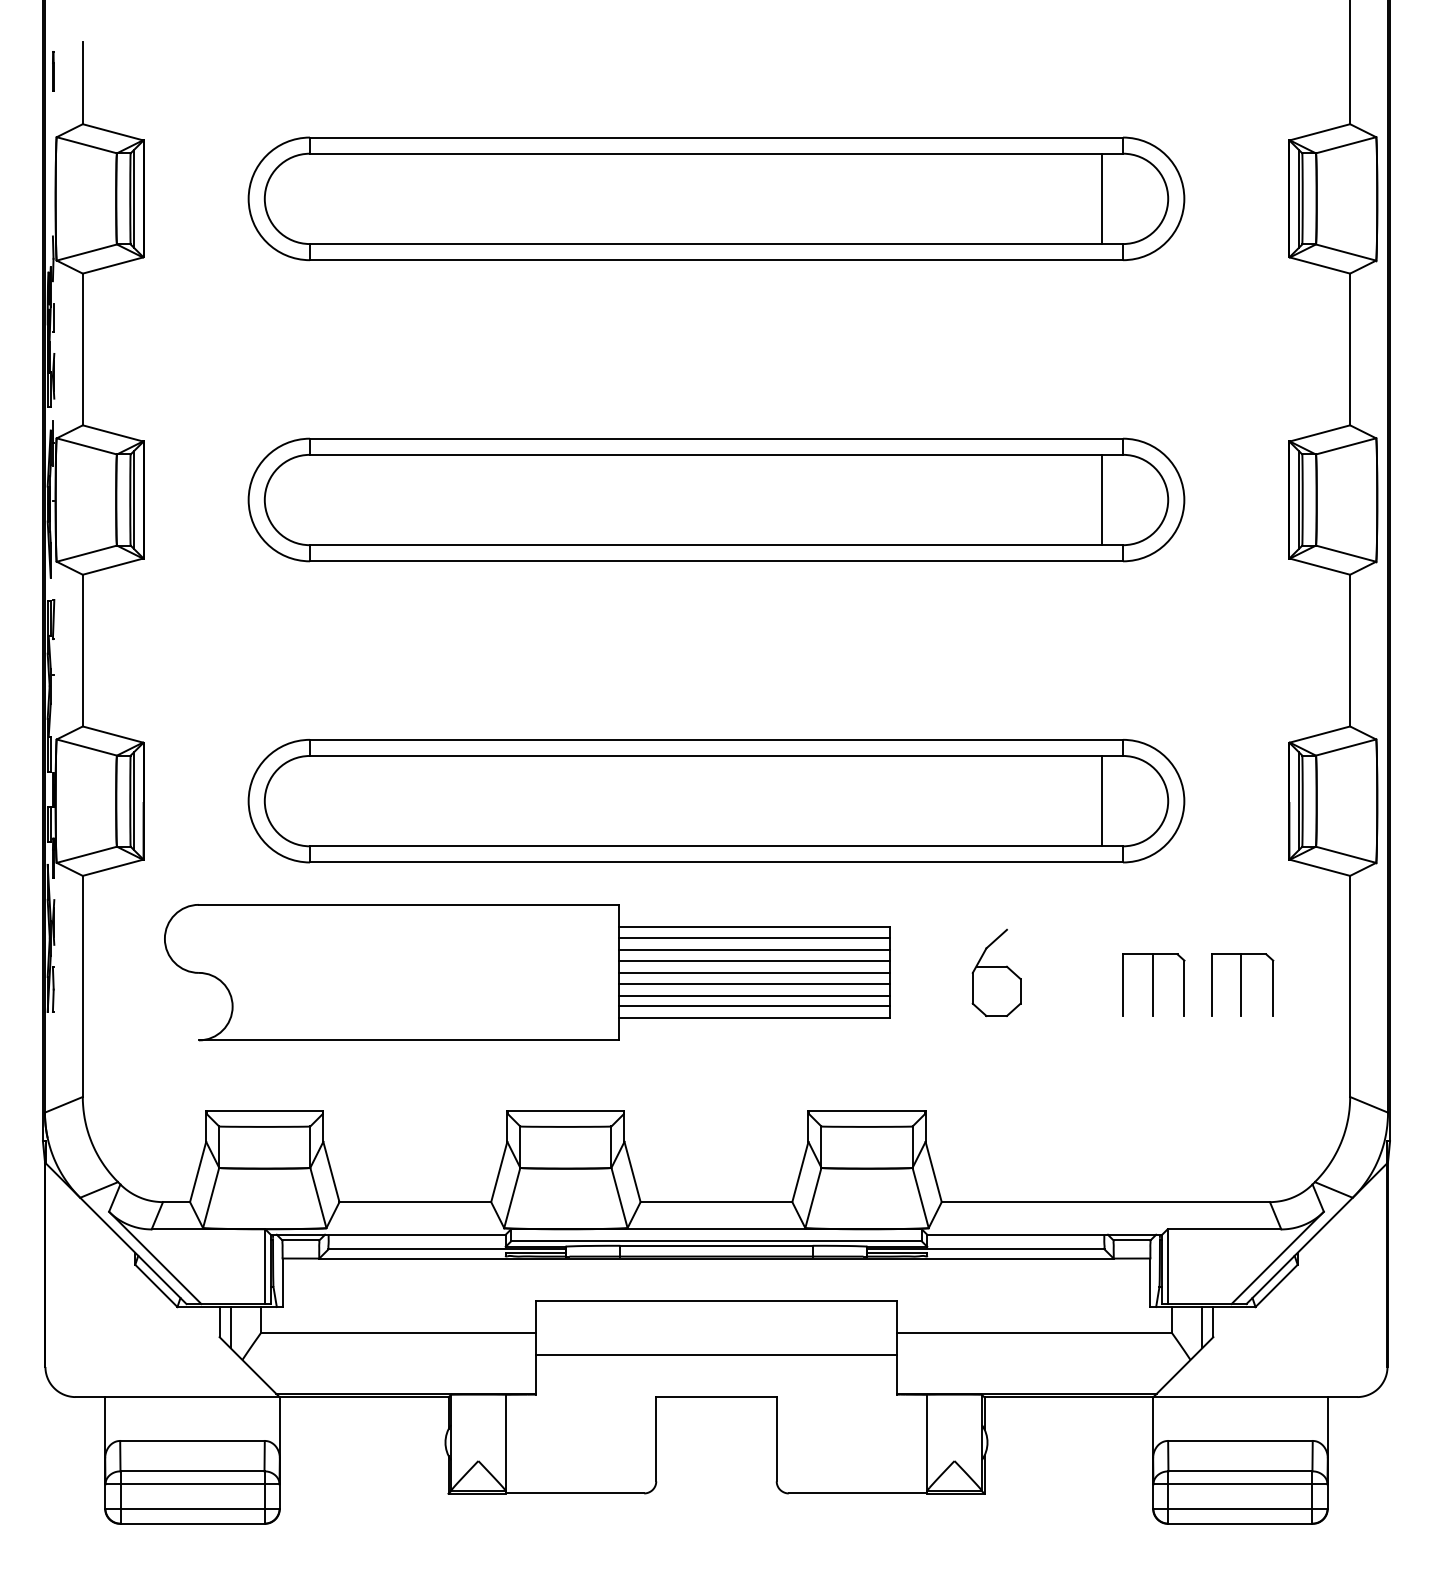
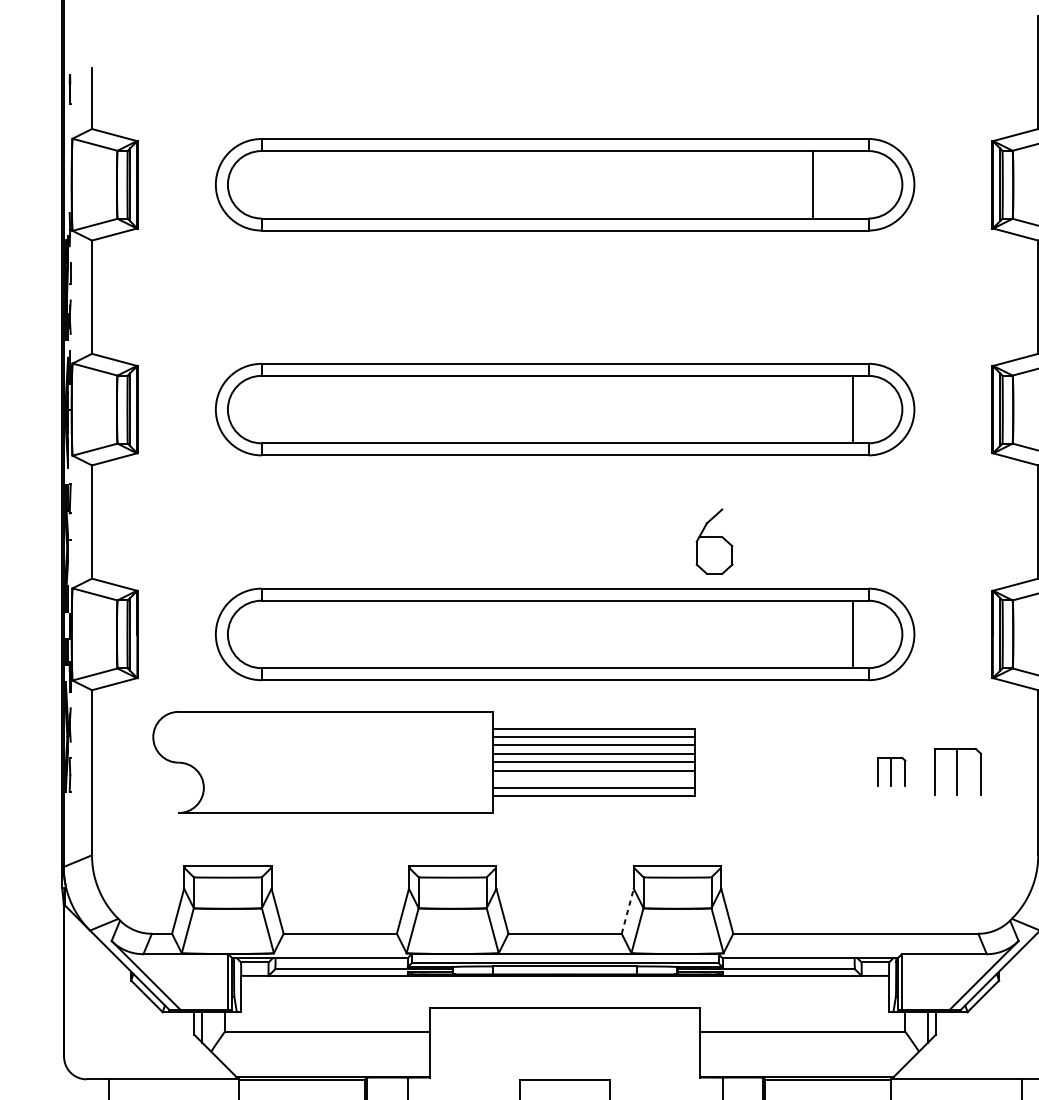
line: (1101, 198) -> (813, 184), moved
part: (996, 972) -> (714, 541), moved
part: (1153, 984) -> (891, 771), size x0.6
line: (754, 995) -> (593, 779), removed
line: (800, 1171) -> (627, 910), solid -> dashed
line: (716, 1355) -> (565, 1048), removed

